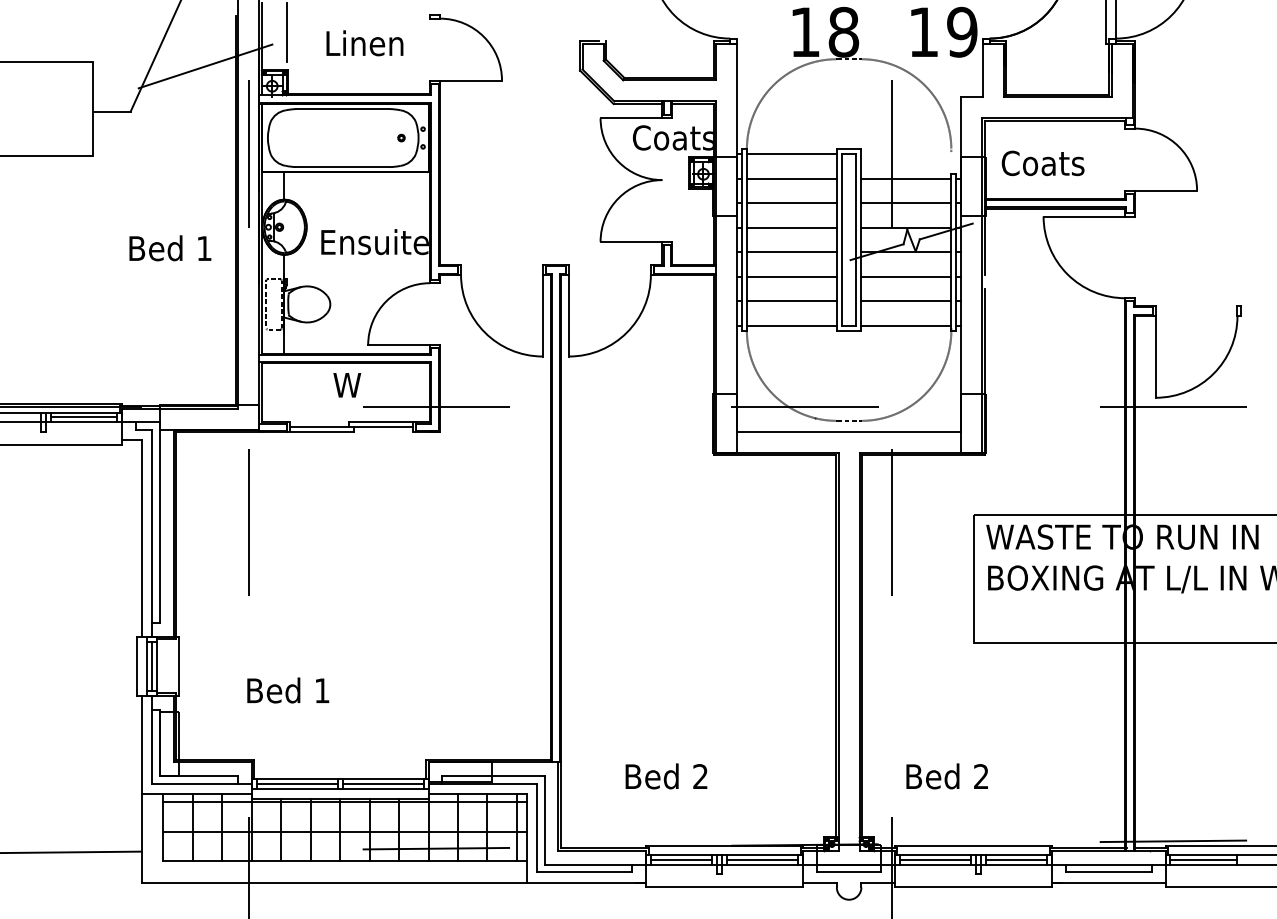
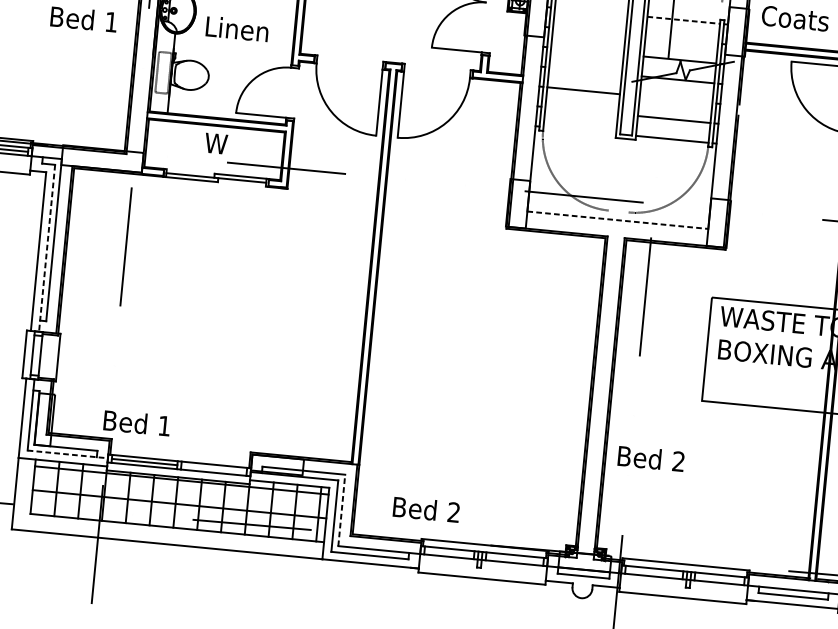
line: (791, 178) -> (591, 11), removed
line: (906, 178) -> (683, 20), solid -> dashed
line: (791, 203) -> (589, 31), removed
line: (906, 203) -> (681, 40), removed
line: (791, 227) -> (587, 50), removed
text: (376, 242) -> (250, 30), Ensuite -> Linen
line: (791, 252) -> (585, 71), removed
line: (906, 276) -> (676, 99), removed
line: (791, 301) -> (581, 110), removed
line: (791, 326) -> (579, 130), removed
line: (848, 420) -> (618, 211), removed
line: (849, 431) -> (618, 220), solid -> dashed
line: (152, 534) -> (47, 249), solid -> dashed
line: (151, 665) -> (36, 354), removed
text: (288, 690) -> (137, 423), moved
text: (666, 776) -> (426, 509), moved
text: (946, 776) -> (650, 458), moved
line: (201, 783) -> (67, 453), solid -> dashed
line: (382, 784) -> (213, 468), removed
line: (544, 819) -> (341, 509), solid -> dashed
line: (681, 859) -> (449, 552), removed
line: (762, 859) -> (514, 558), removed
line: (934, 859) -> (653, 572), removed
line: (1016, 859) -> (719, 578), removed

